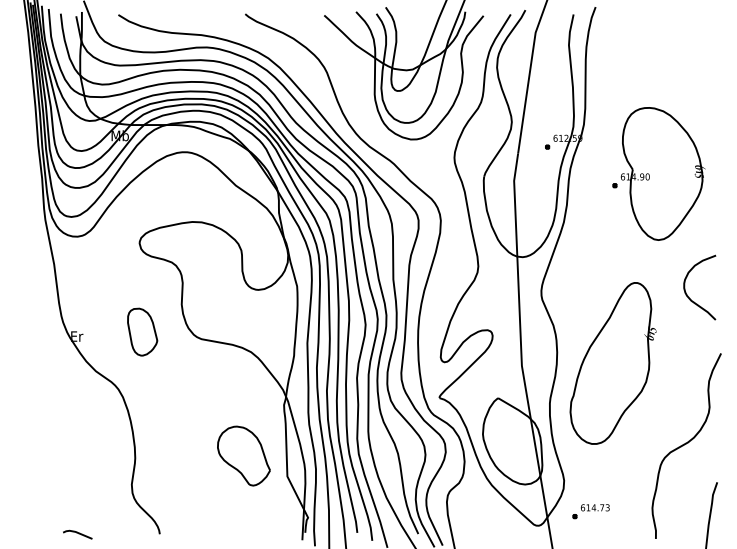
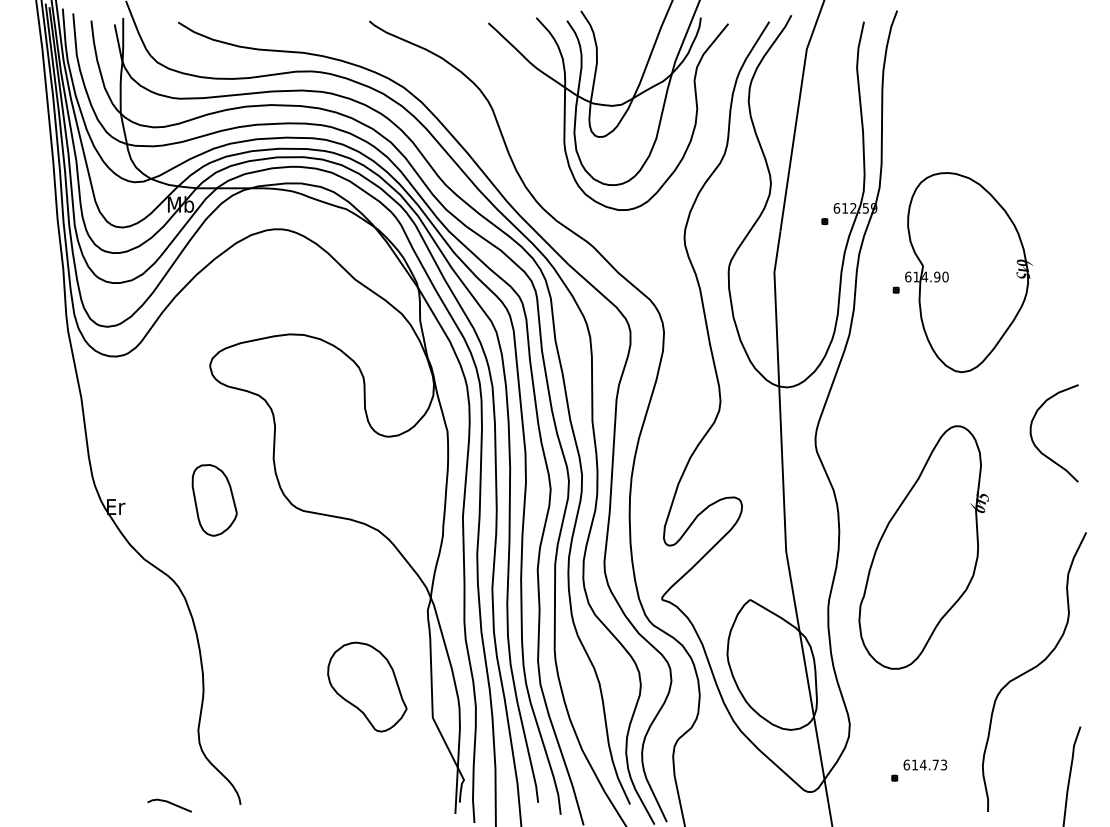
part: (658, 173) -> (961, 271), moved
part: (590, 511) -> (918, 770), moved
line: (77, 533) -> (169, 803), moved

